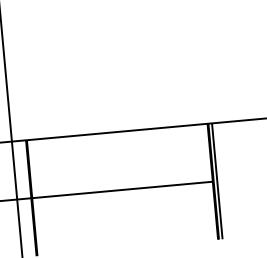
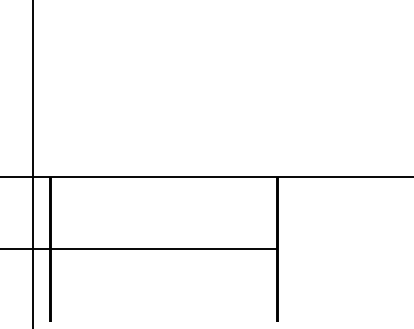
line: (217, 180) -> (282, 248), removed

